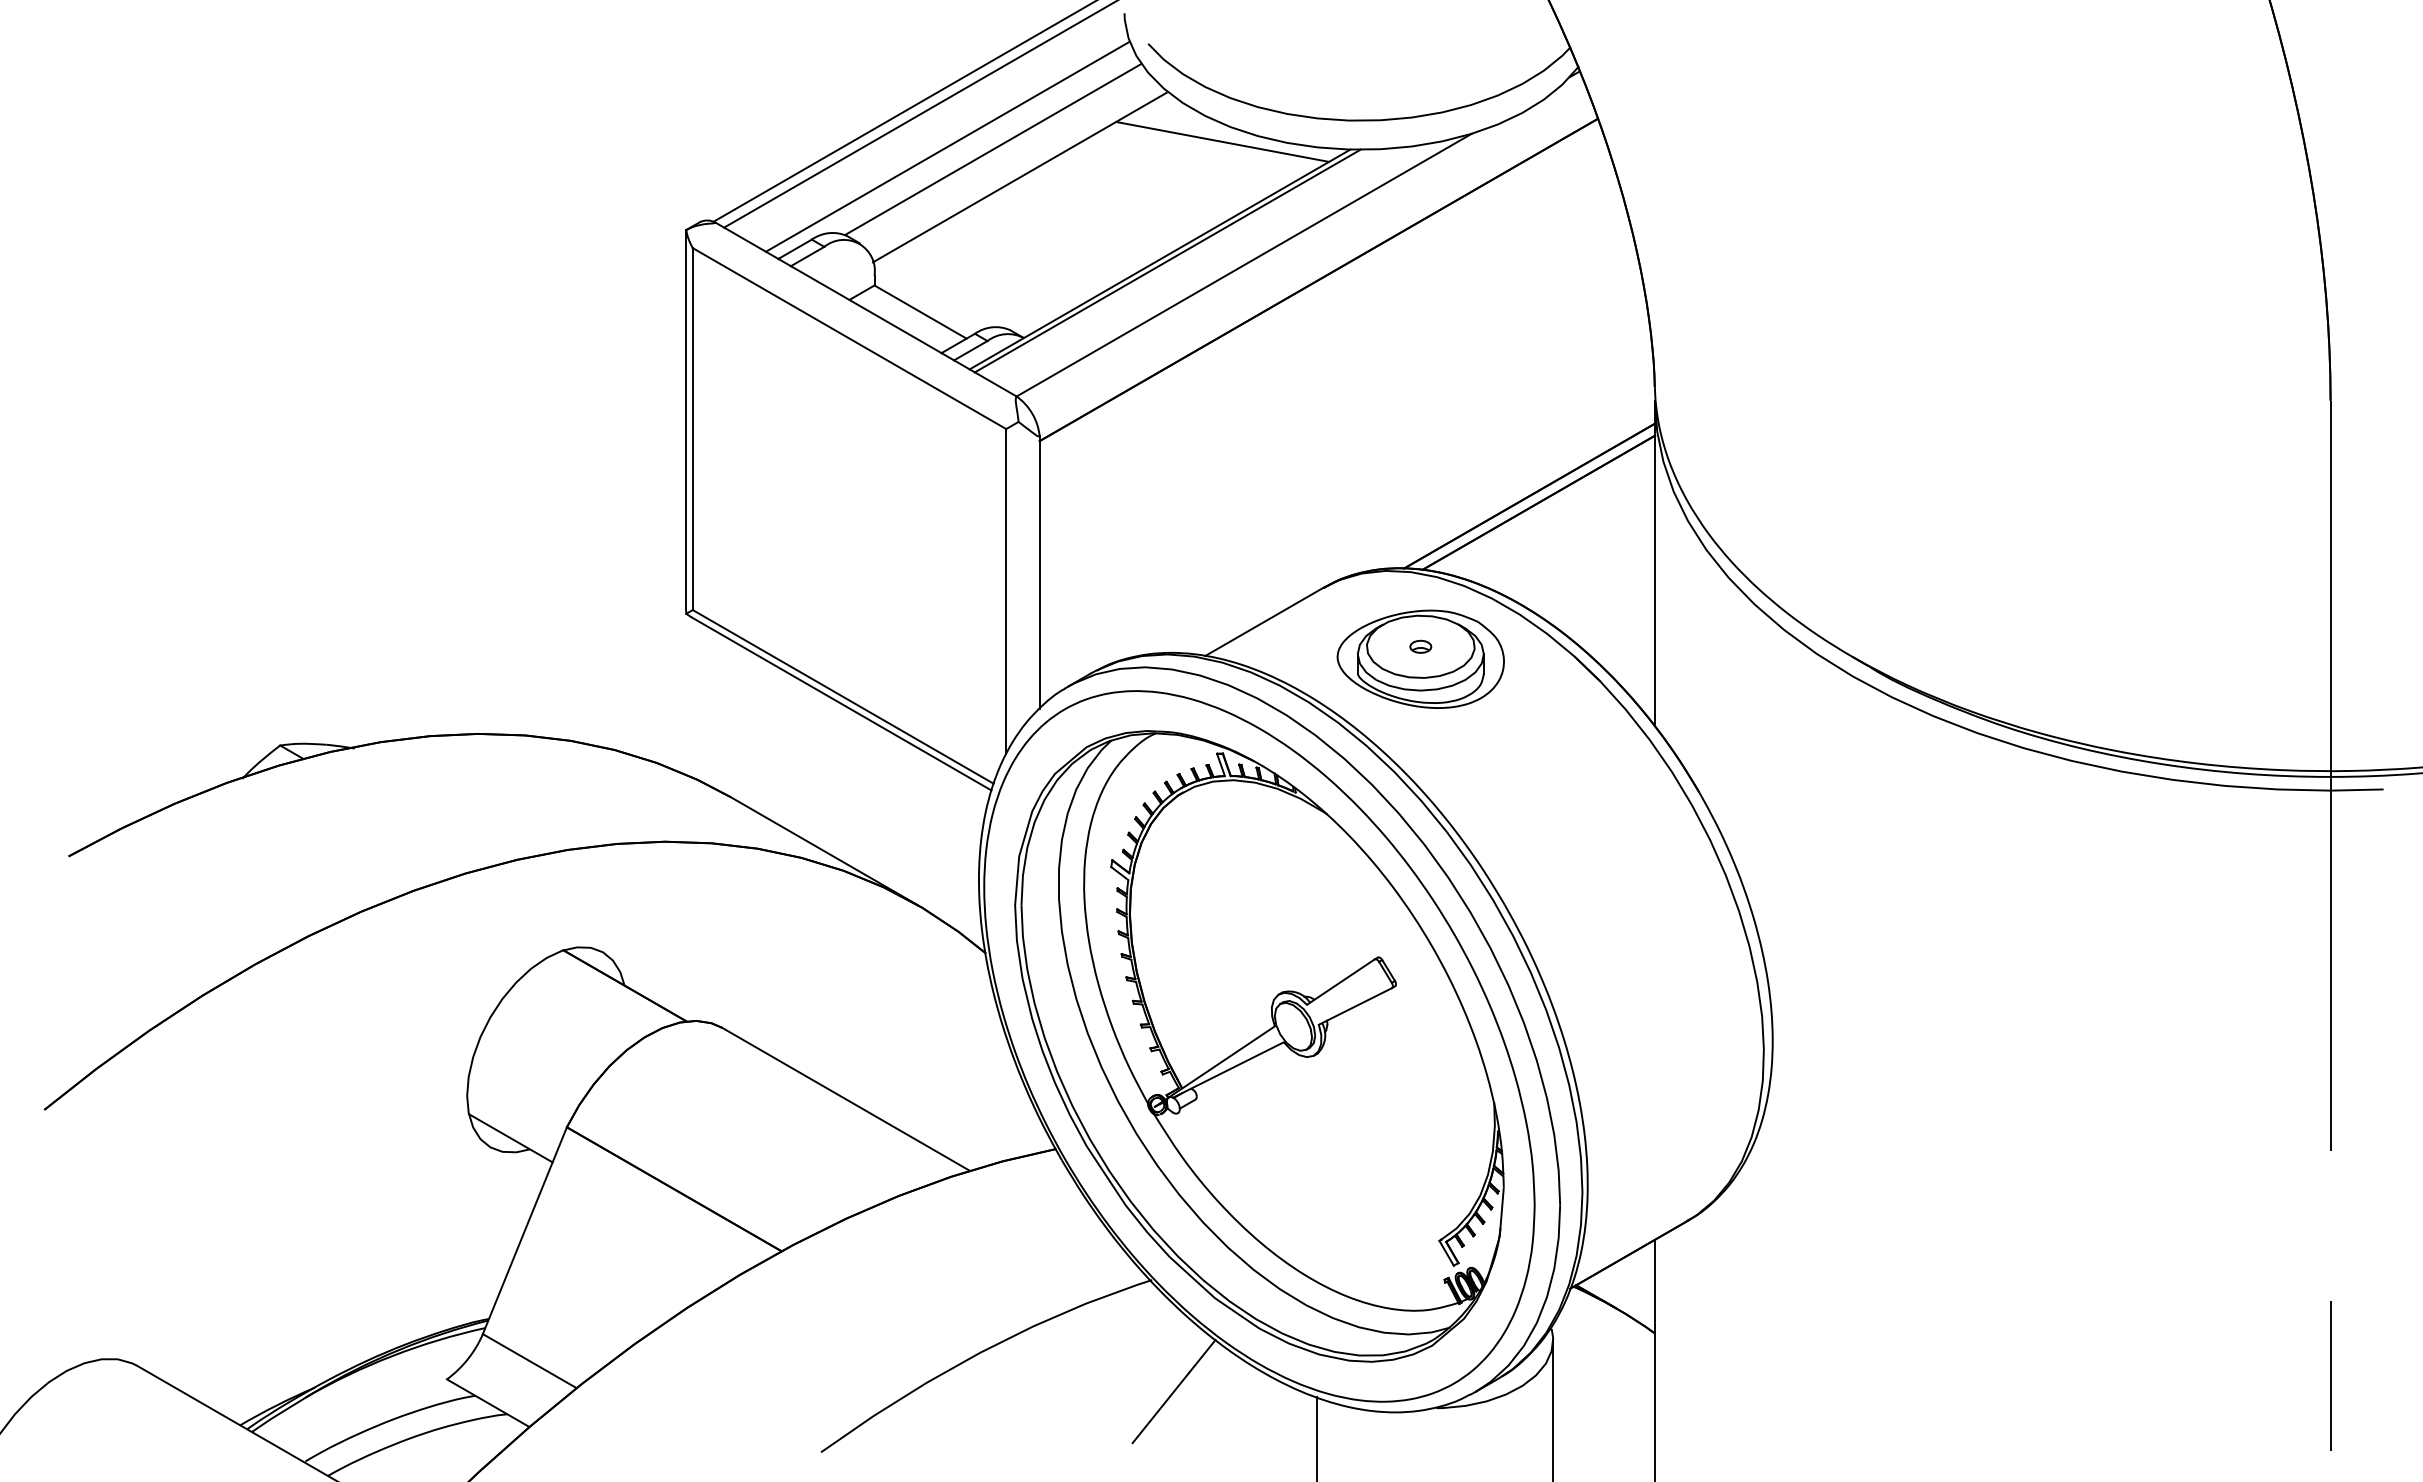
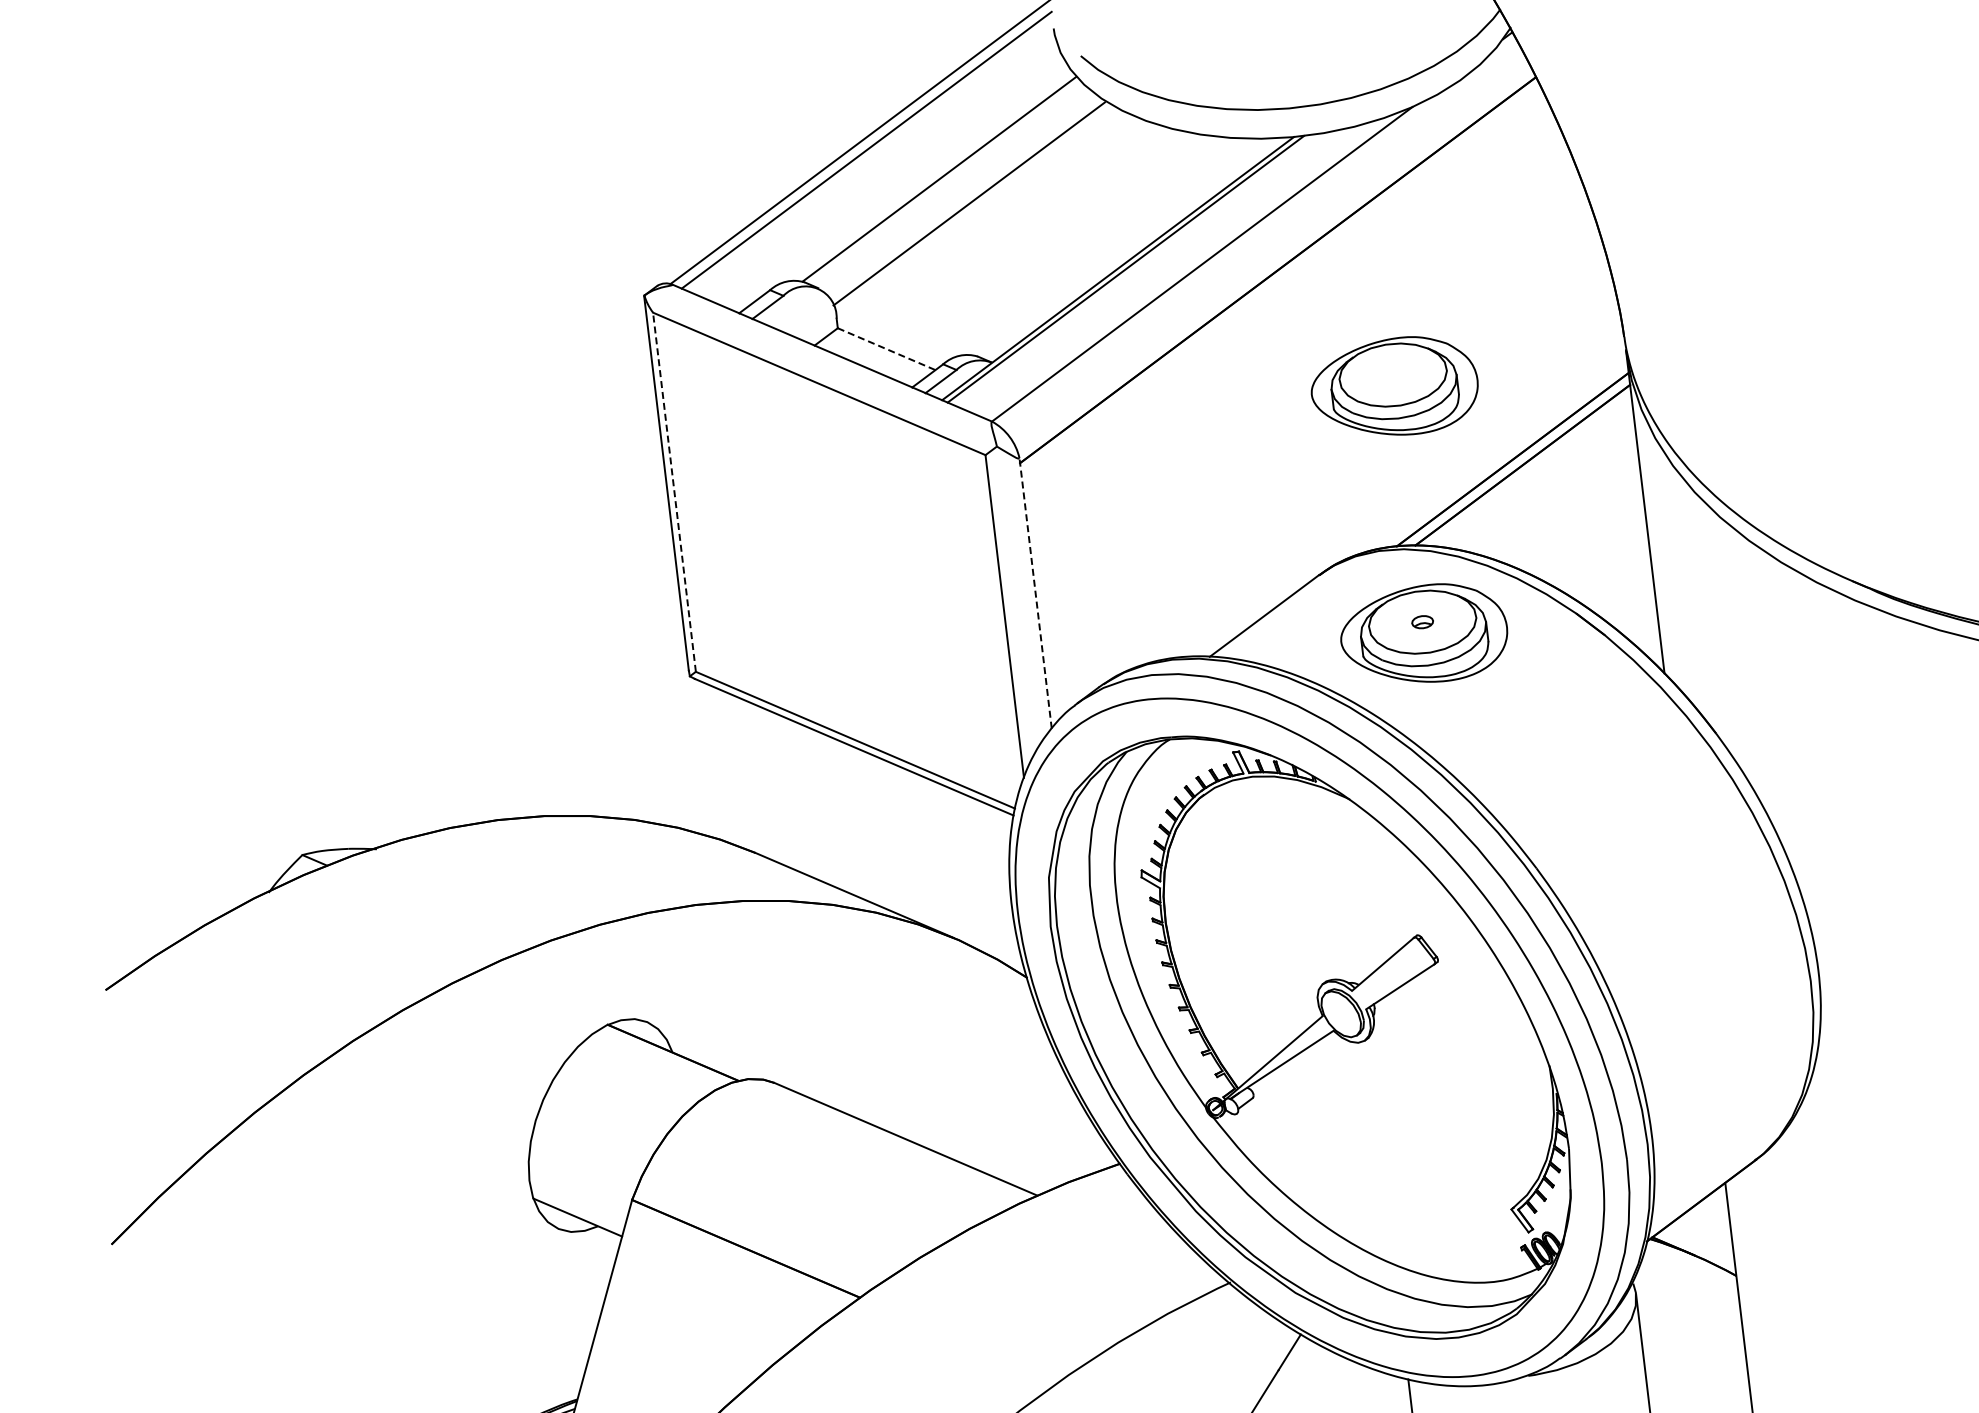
line: (1222, 141) -> (1166, 144), removed
line: (947, 146) -> (893, 181), removed
line: (921, 312) -> (887, 349), solid -> dashed
part: (1420, 409) -> (1394, 386), added
line: (692, 429) -> (674, 492), solid -> dashed
line: (1039, 571) -> (1035, 592), solid -> dashed

